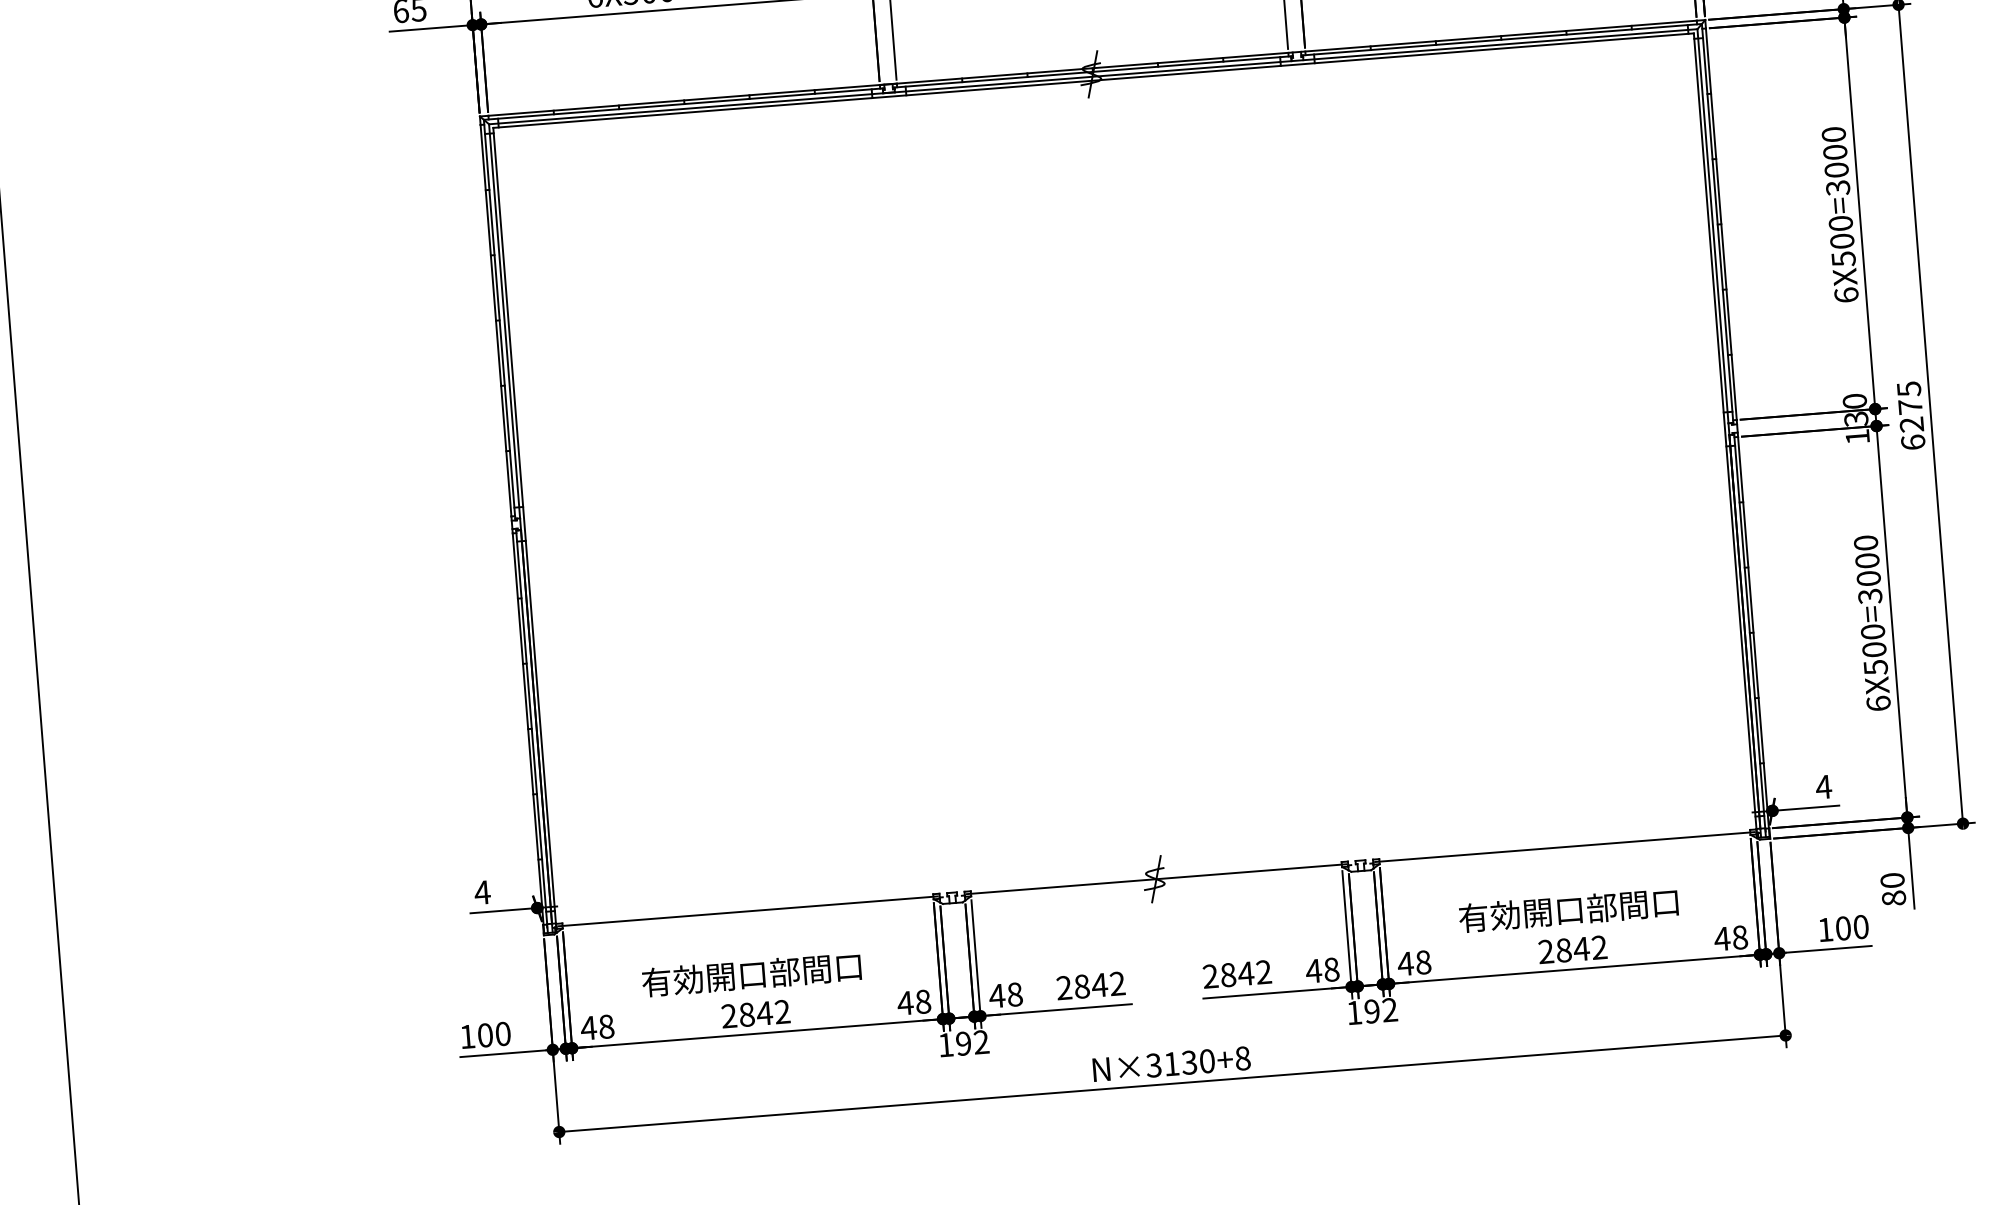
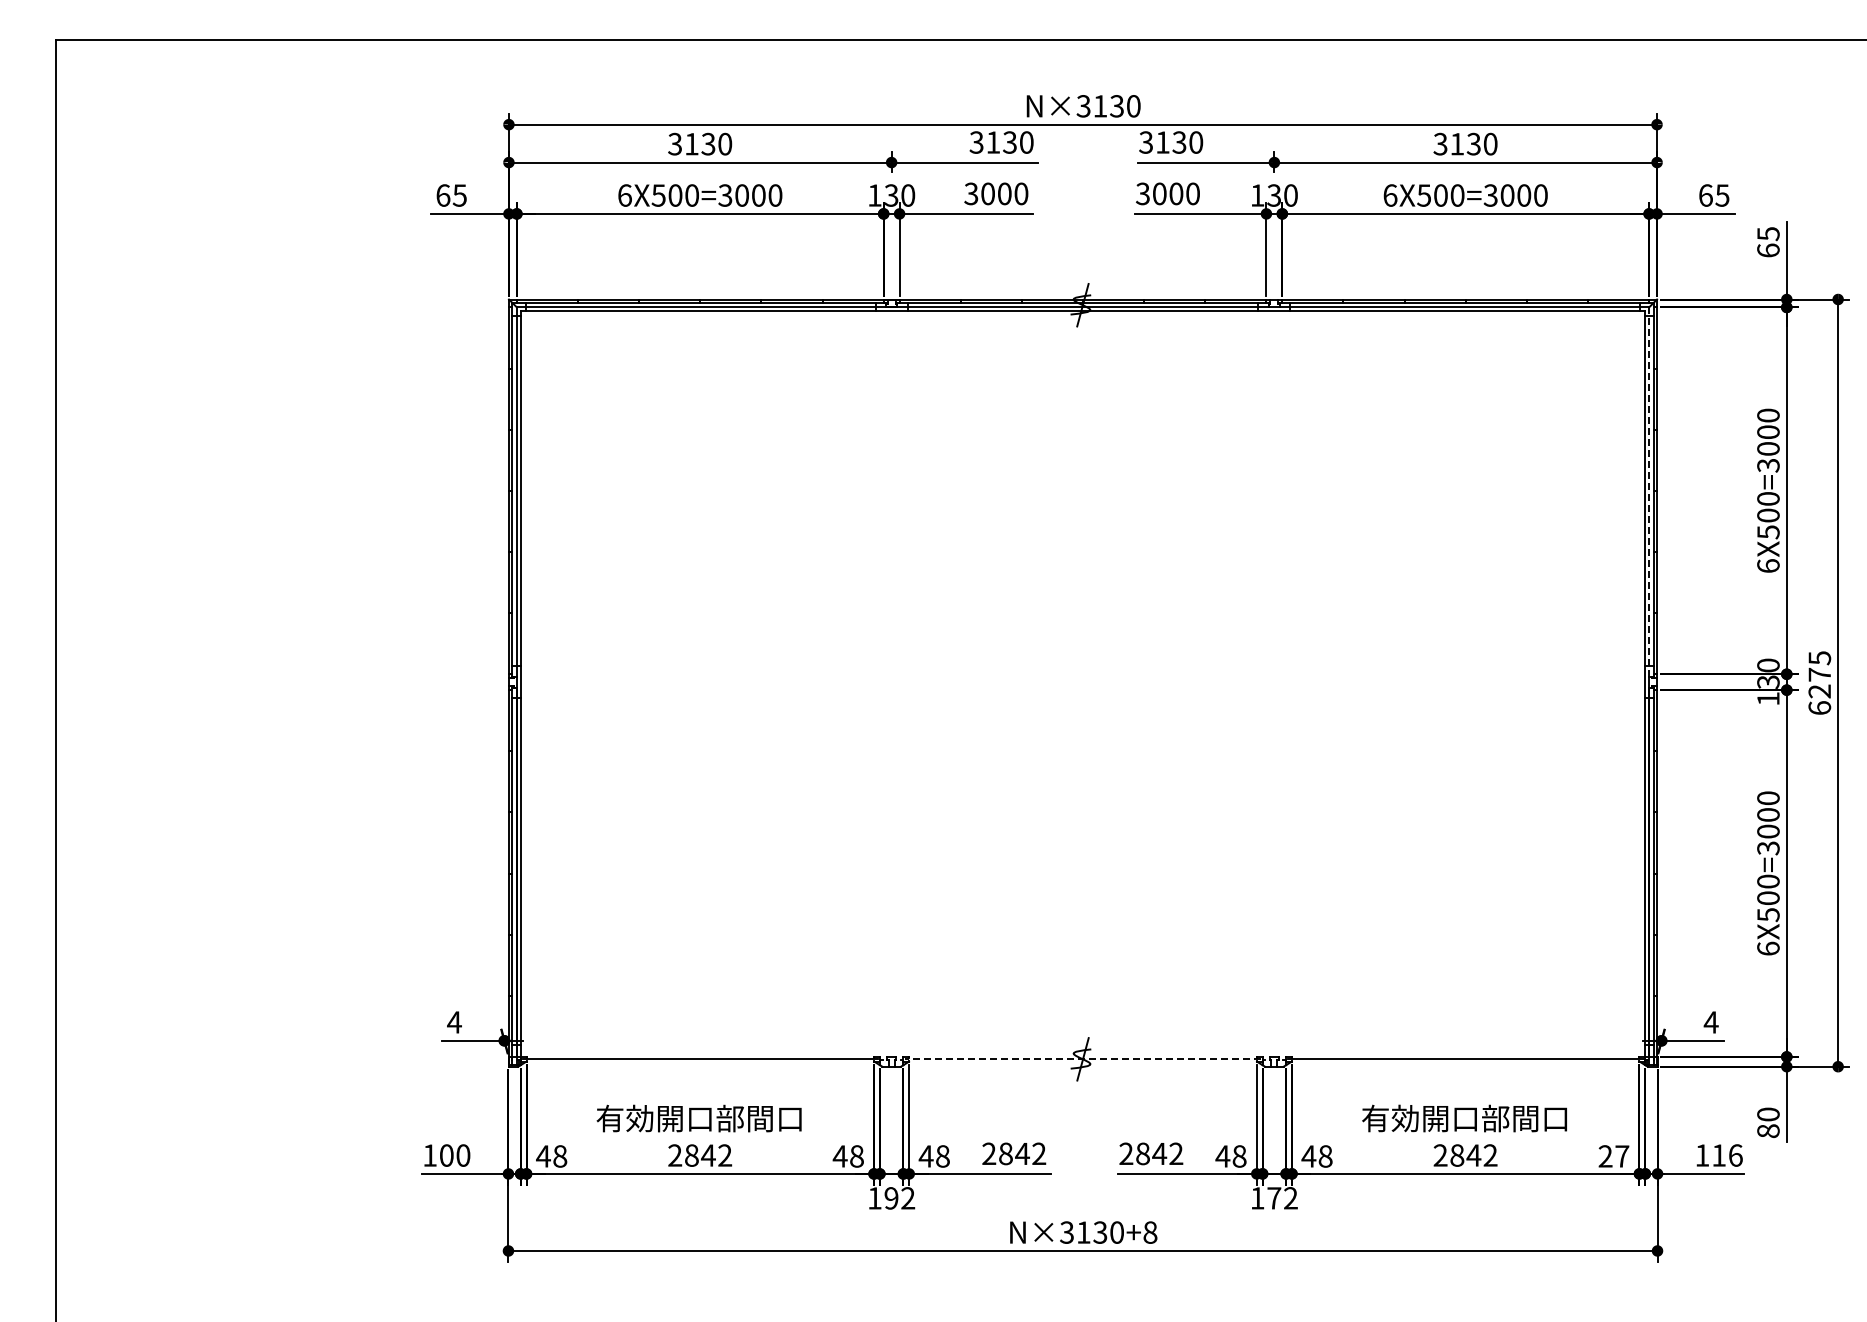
line: (1713, 226) -> (1649, 492), solid -> dashed
line: (1156, 879) -> (1083, 1059), solid -> dashed
text: (1852, 927) -> (1727, 1155), 100 -> 116
text: (1730, 938) -> (1613, 1156), 48 -> 27
text: (1372, 1011) -> (1274, 1198), 192 -> 172

